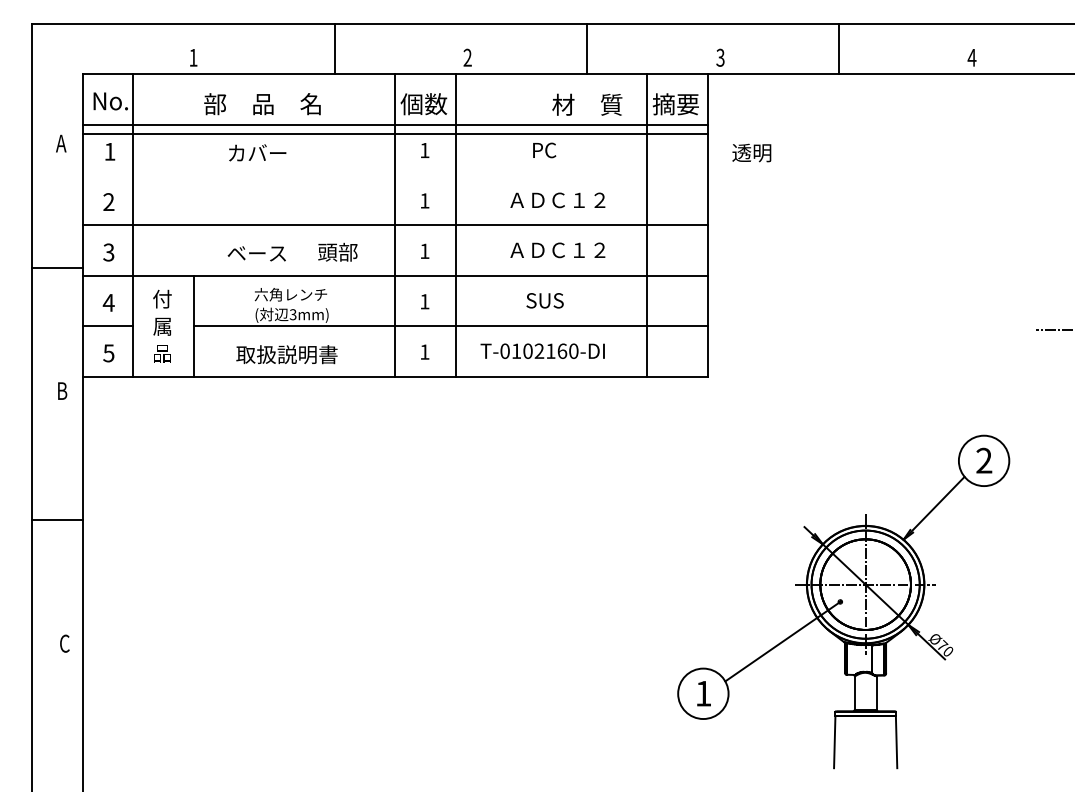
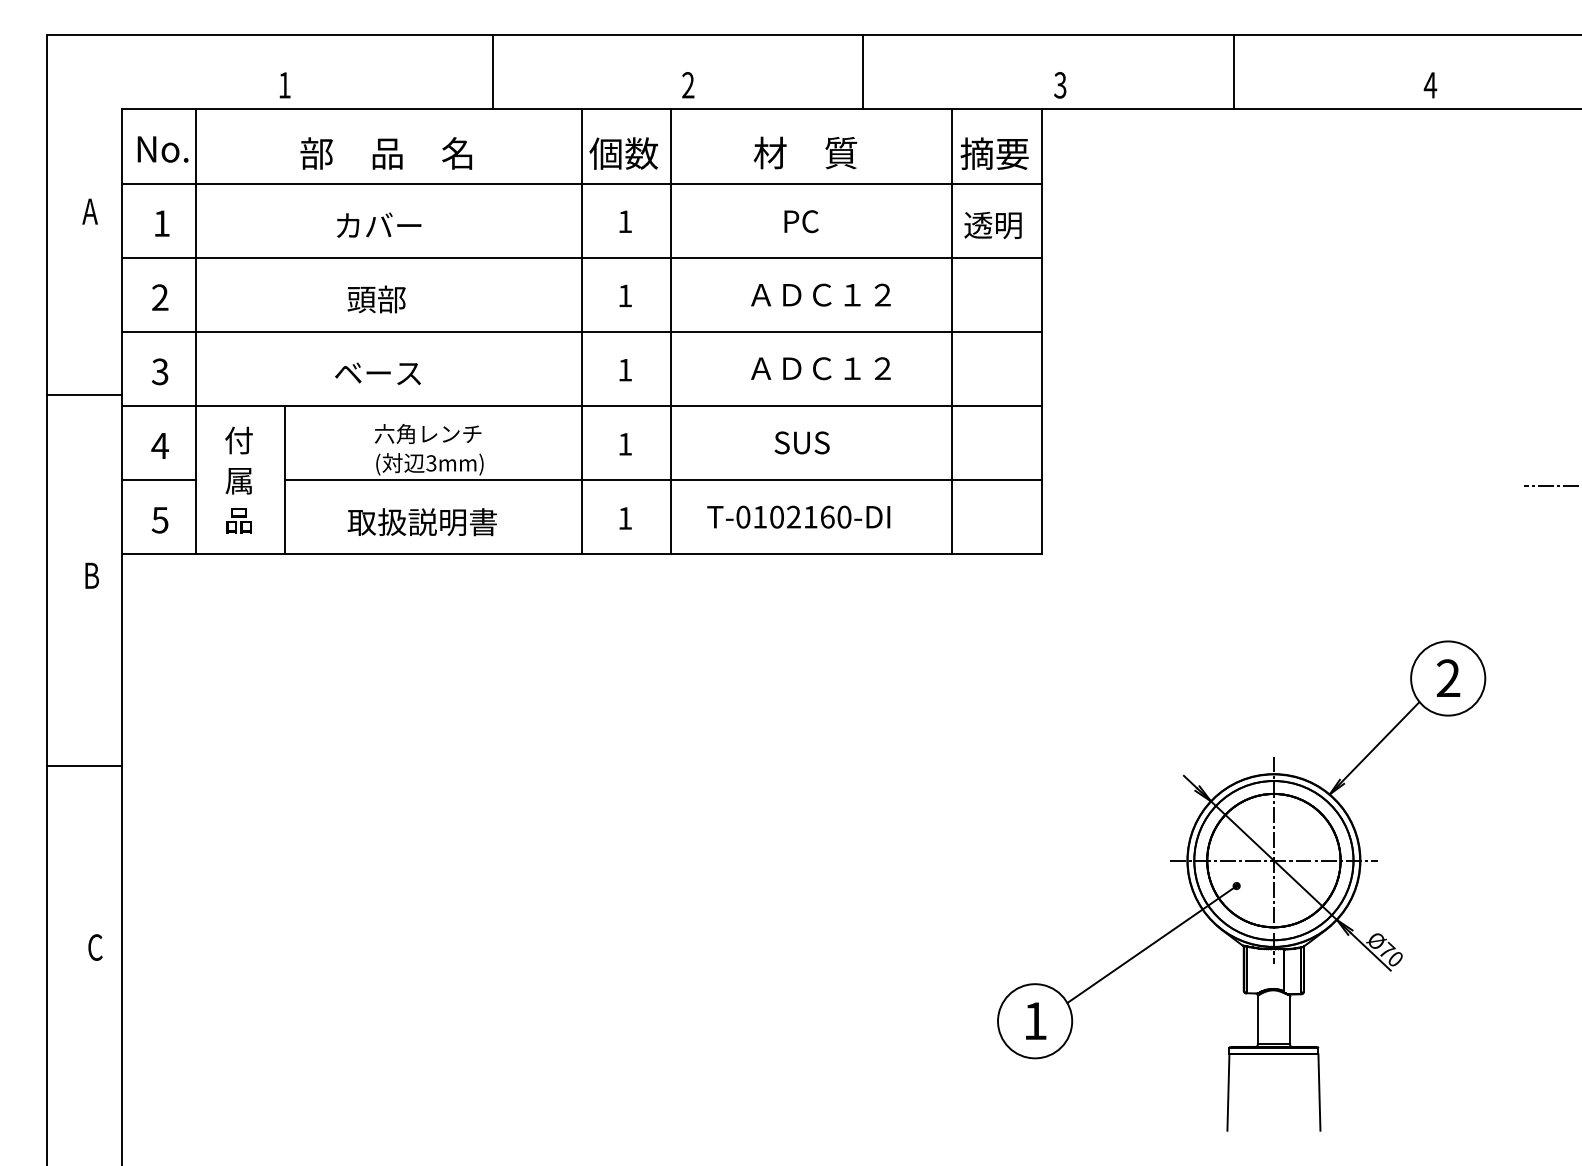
text: (587, 104) -> (805, 152), moved
line: (394, 134) -> (580, 258), moved
text: (751, 152) -> (992, 224), moved
text: (337, 251) -> (376, 298), moved

